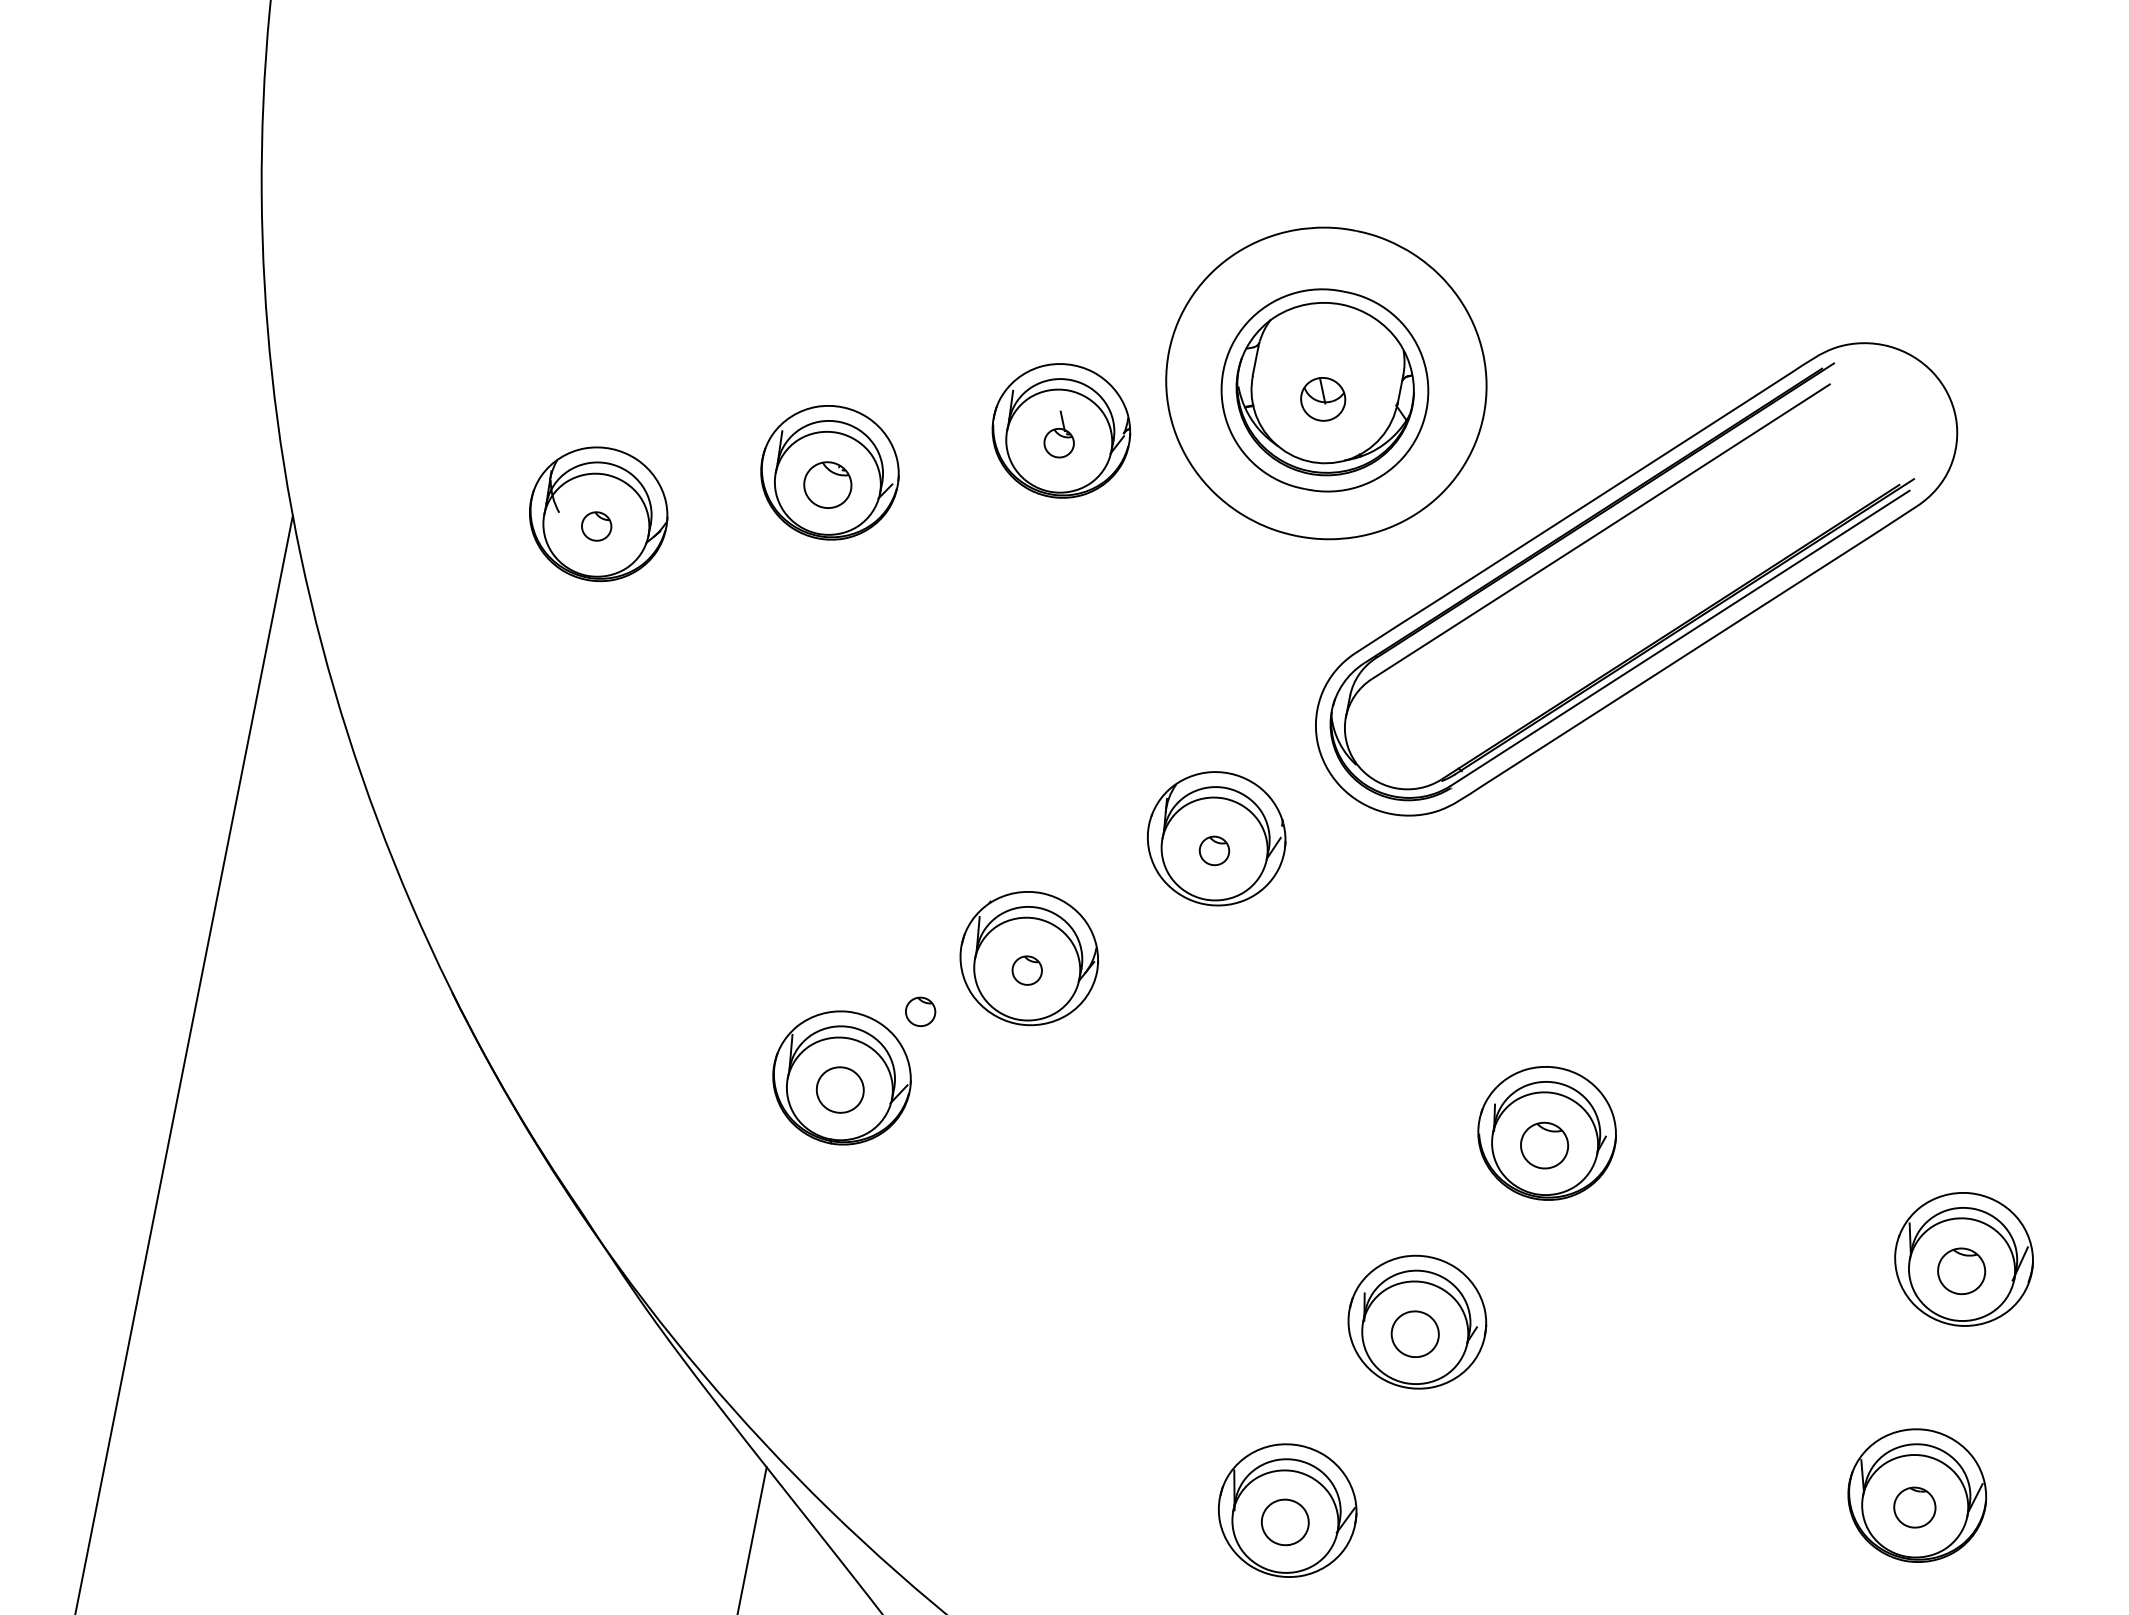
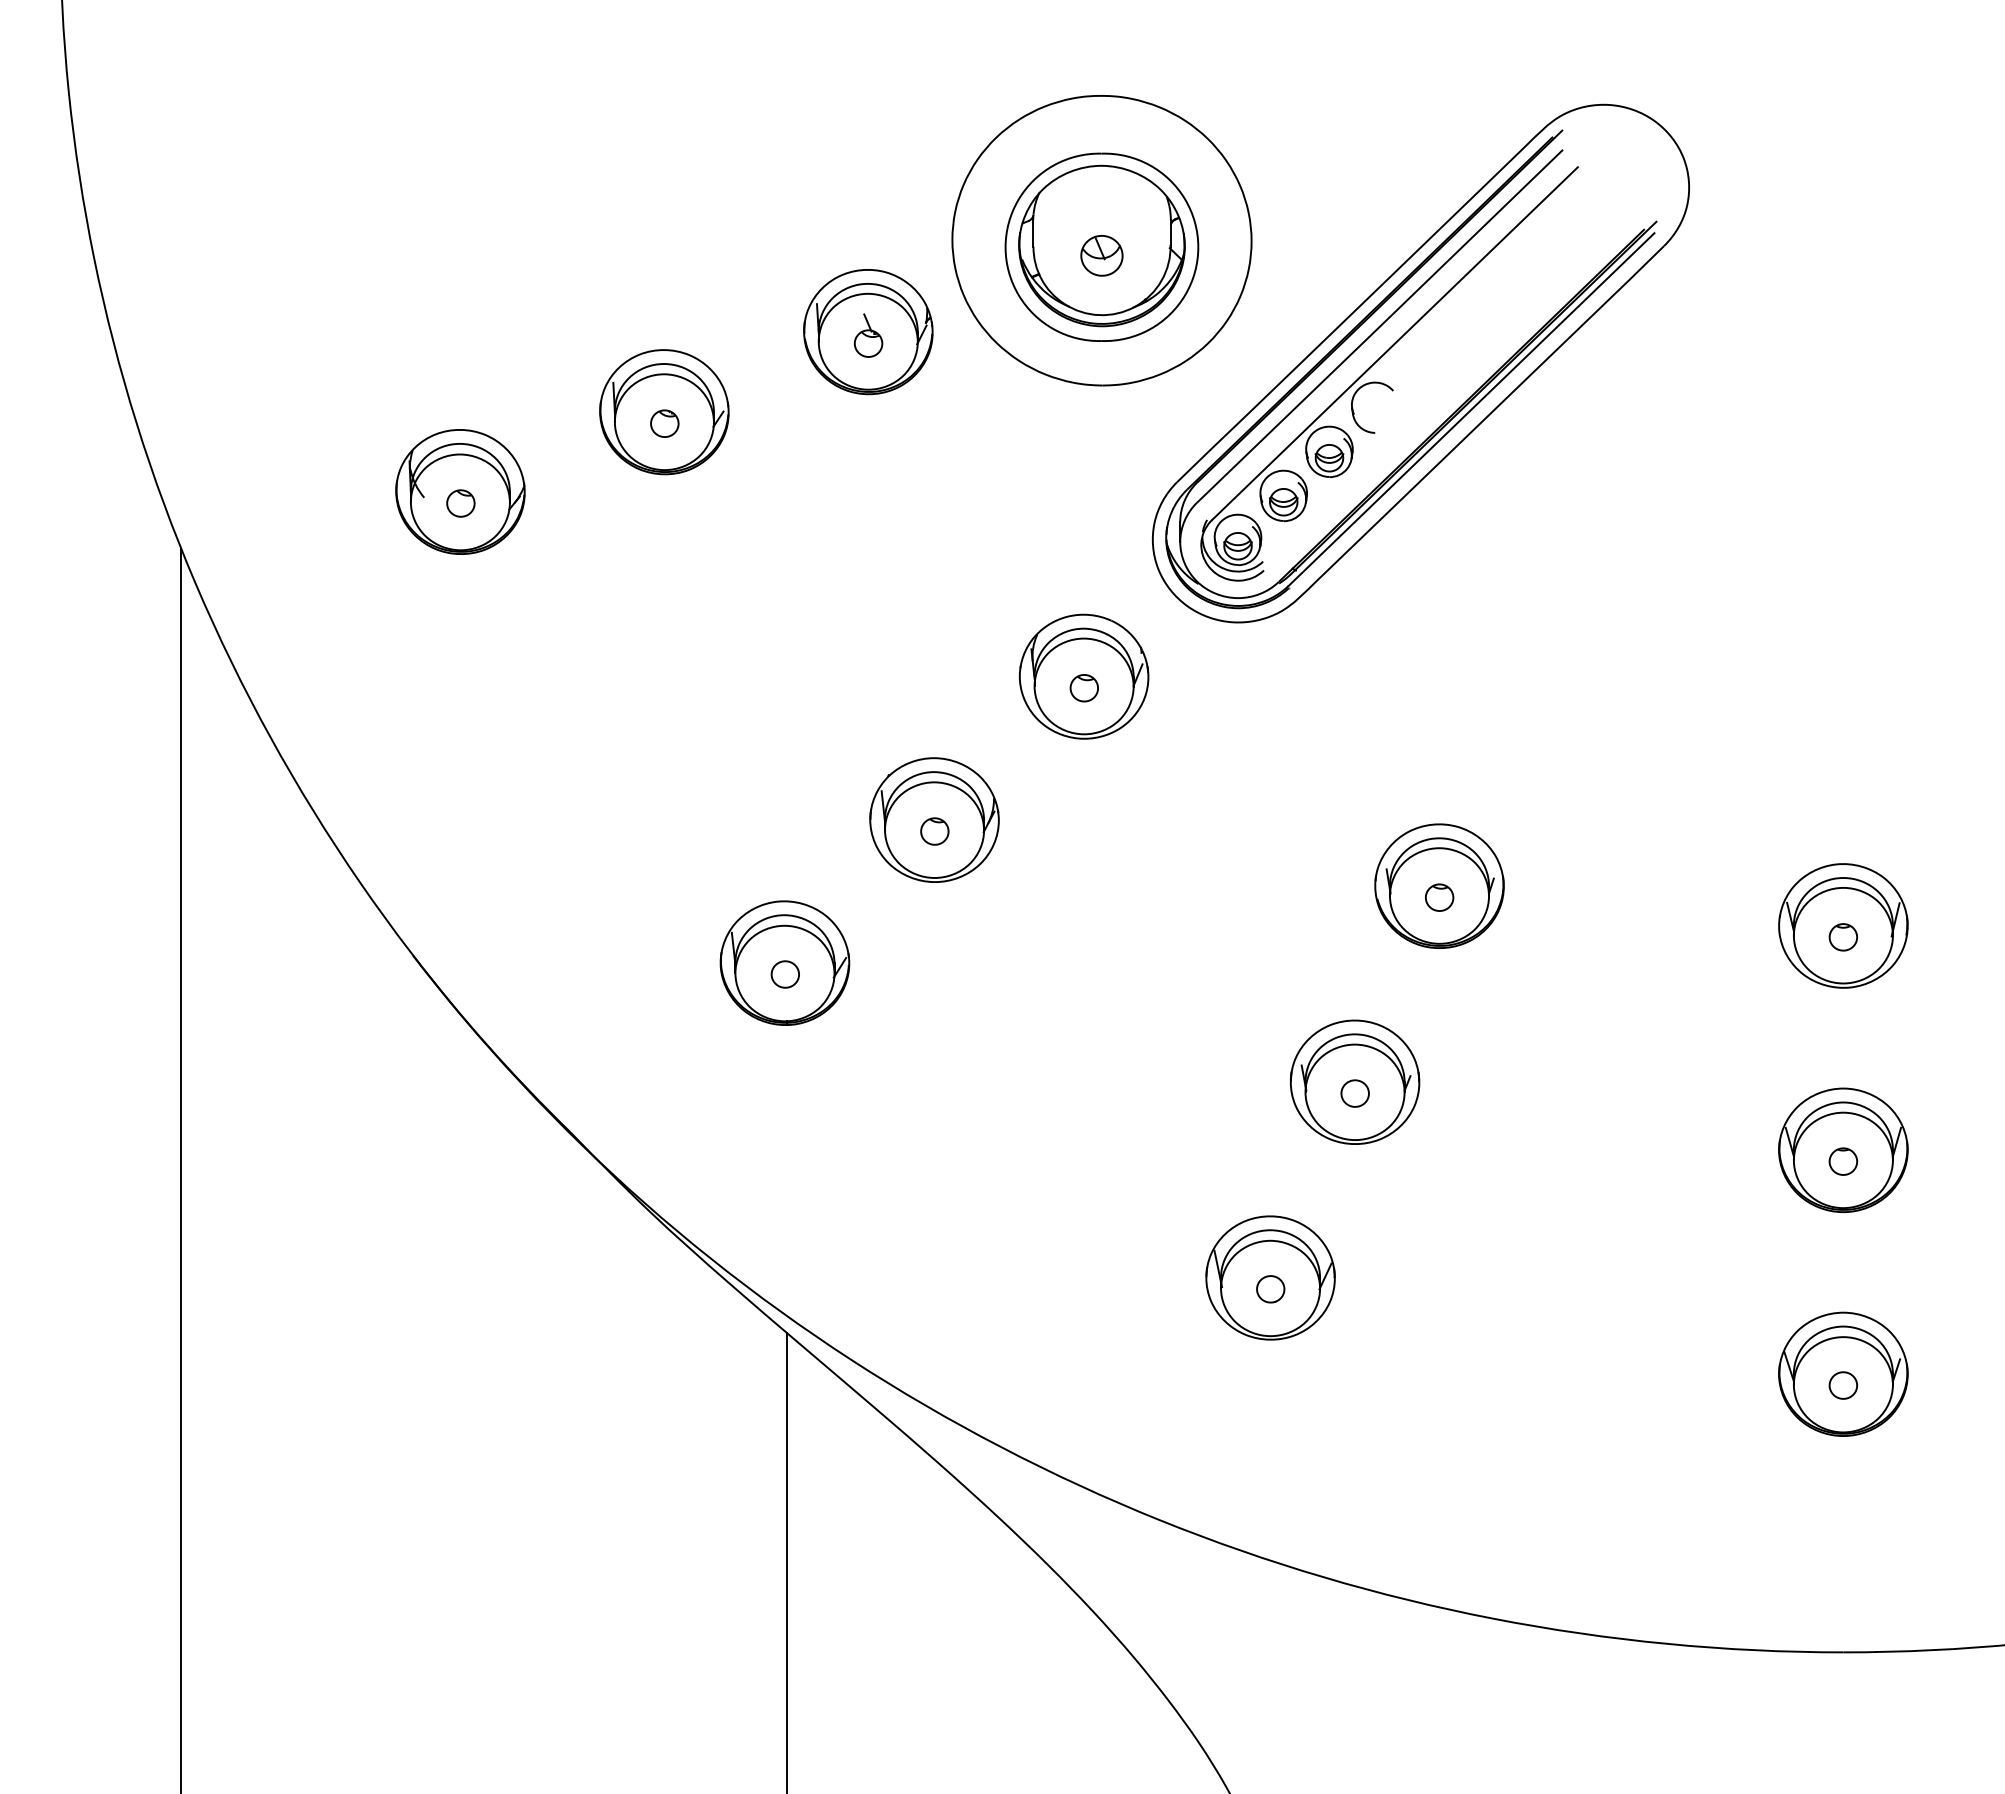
part: (827, 484) -> (664, 423), size x0.62
part: (1594, 592) -> (1384, 383), added
part: (920, 1011) -> (844, 888), removed
part: (839, 1089) -> (784, 974), size x0.62
part: (1544, 1145) -> (1439, 897), size x0.62
part: (1961, 1271) -> (1843, 937), size x0.62
part: (1414, 1333) -> (1354, 1093), size x0.62
part: (1915, 1507) -> (1843, 1161), size x0.71
part: (1285, 1522) -> (1270, 1289), size x0.62

